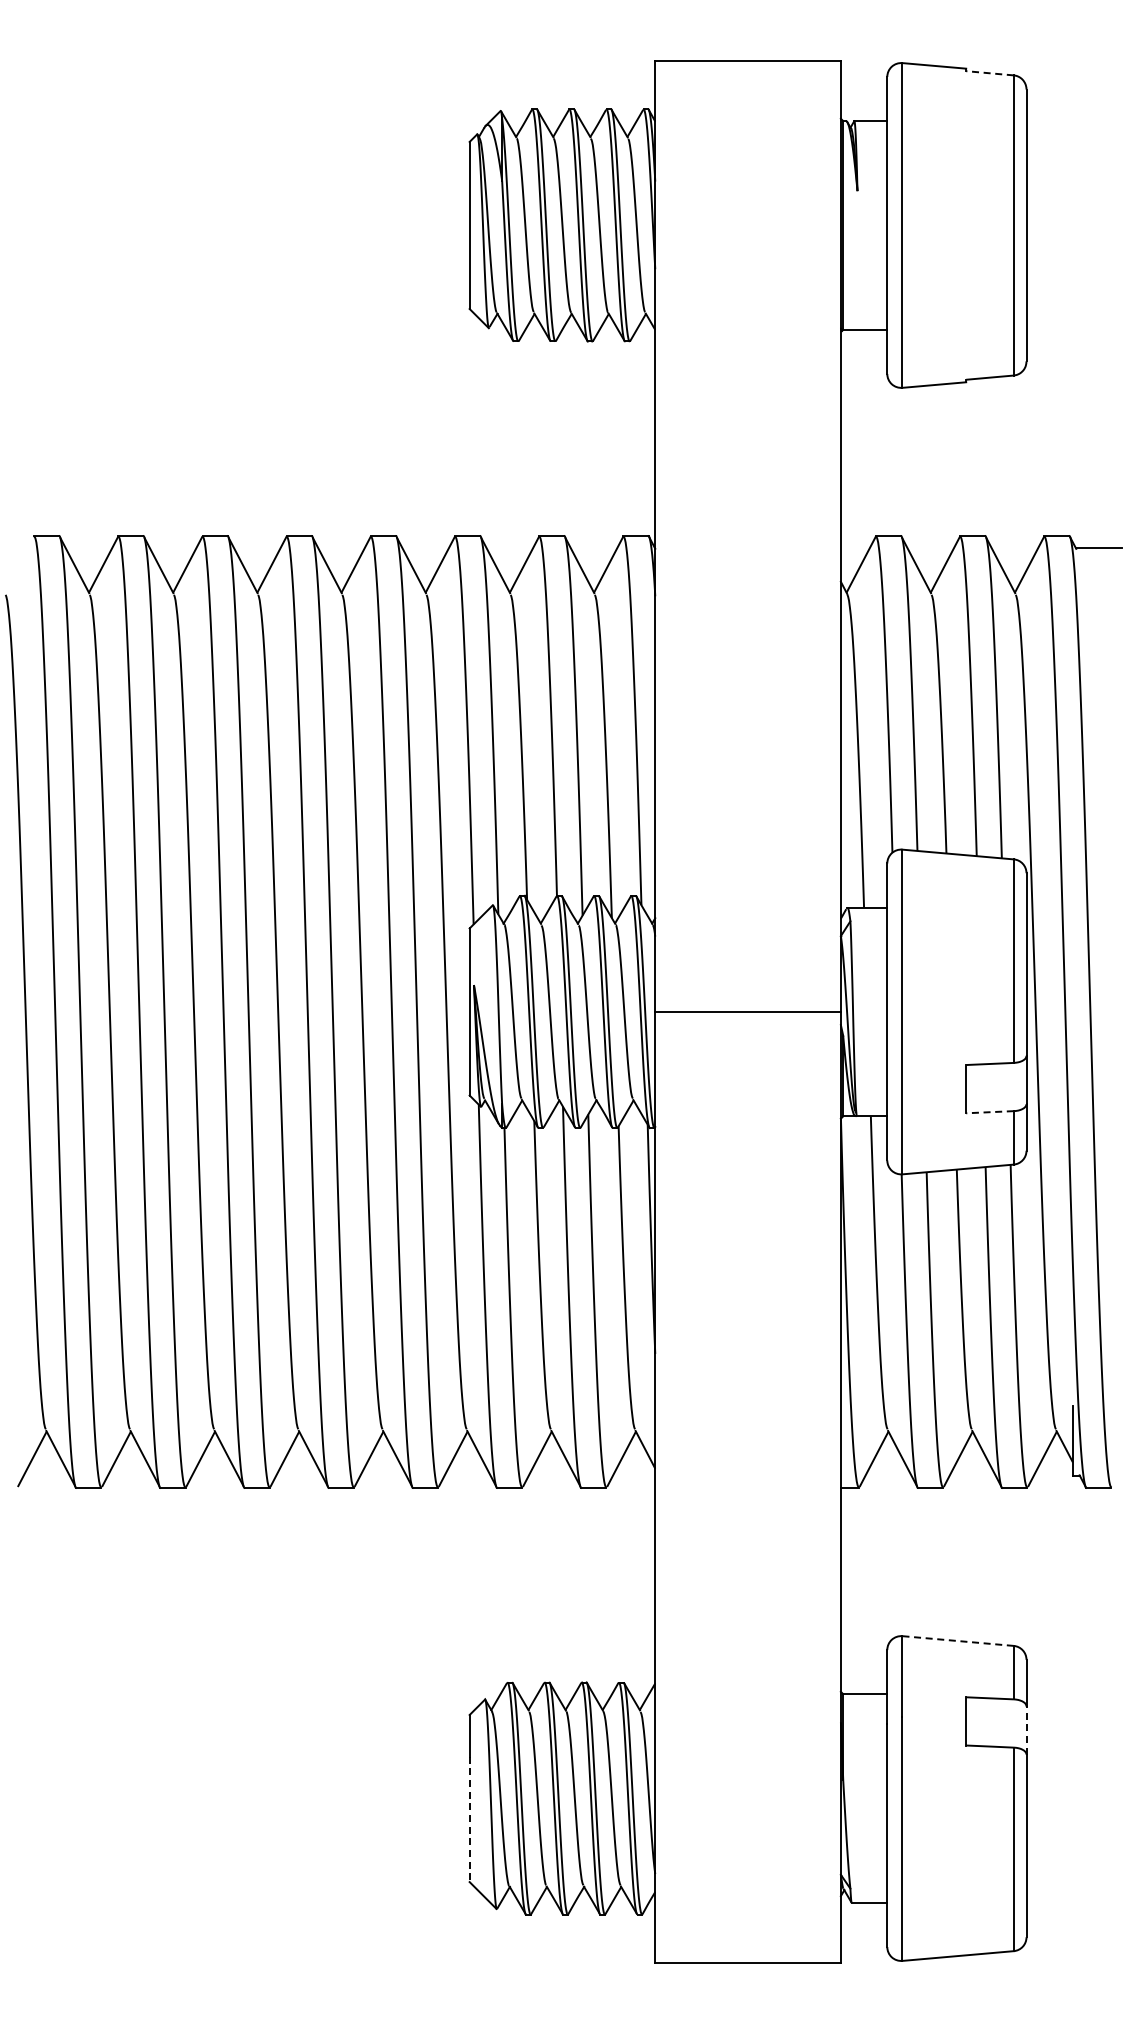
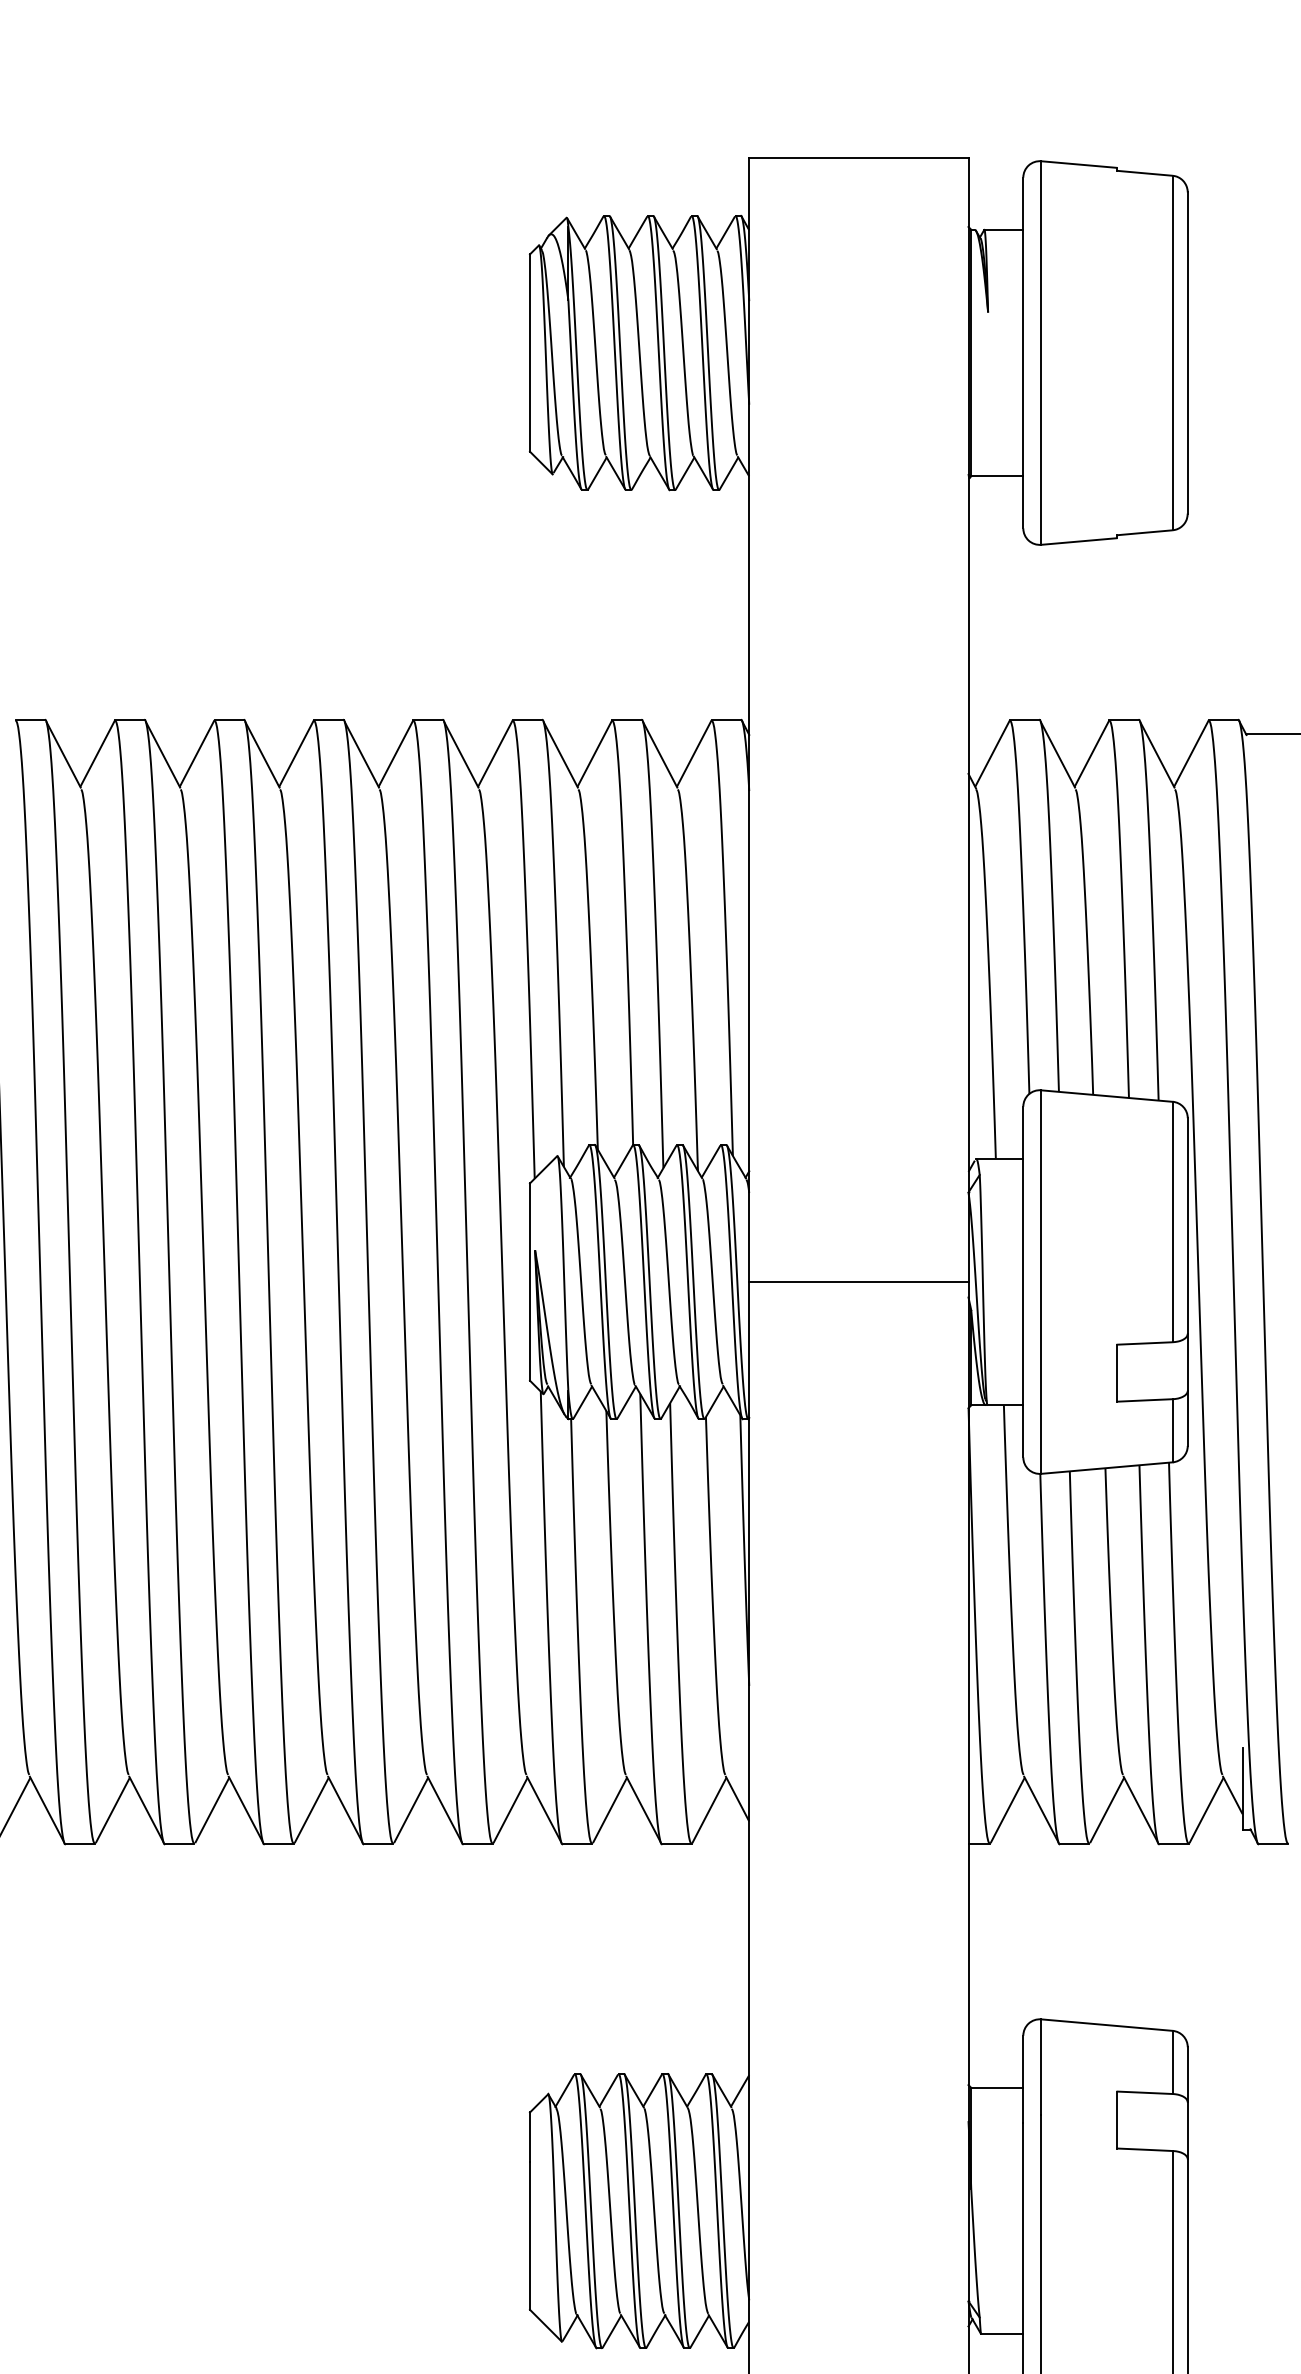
line: (990, 73) -> (1145, 173), dashed -> solid
line: (990, 1112) -> (1145, 1400), dashed -> solid
line: (958, 1641) -> (1107, 2025), dashed -> solid
line: (1026, 1730) -> (1187, 2130), dashed -> solid
line: (469, 1819) -> (529, 2235), dashed -> solid

